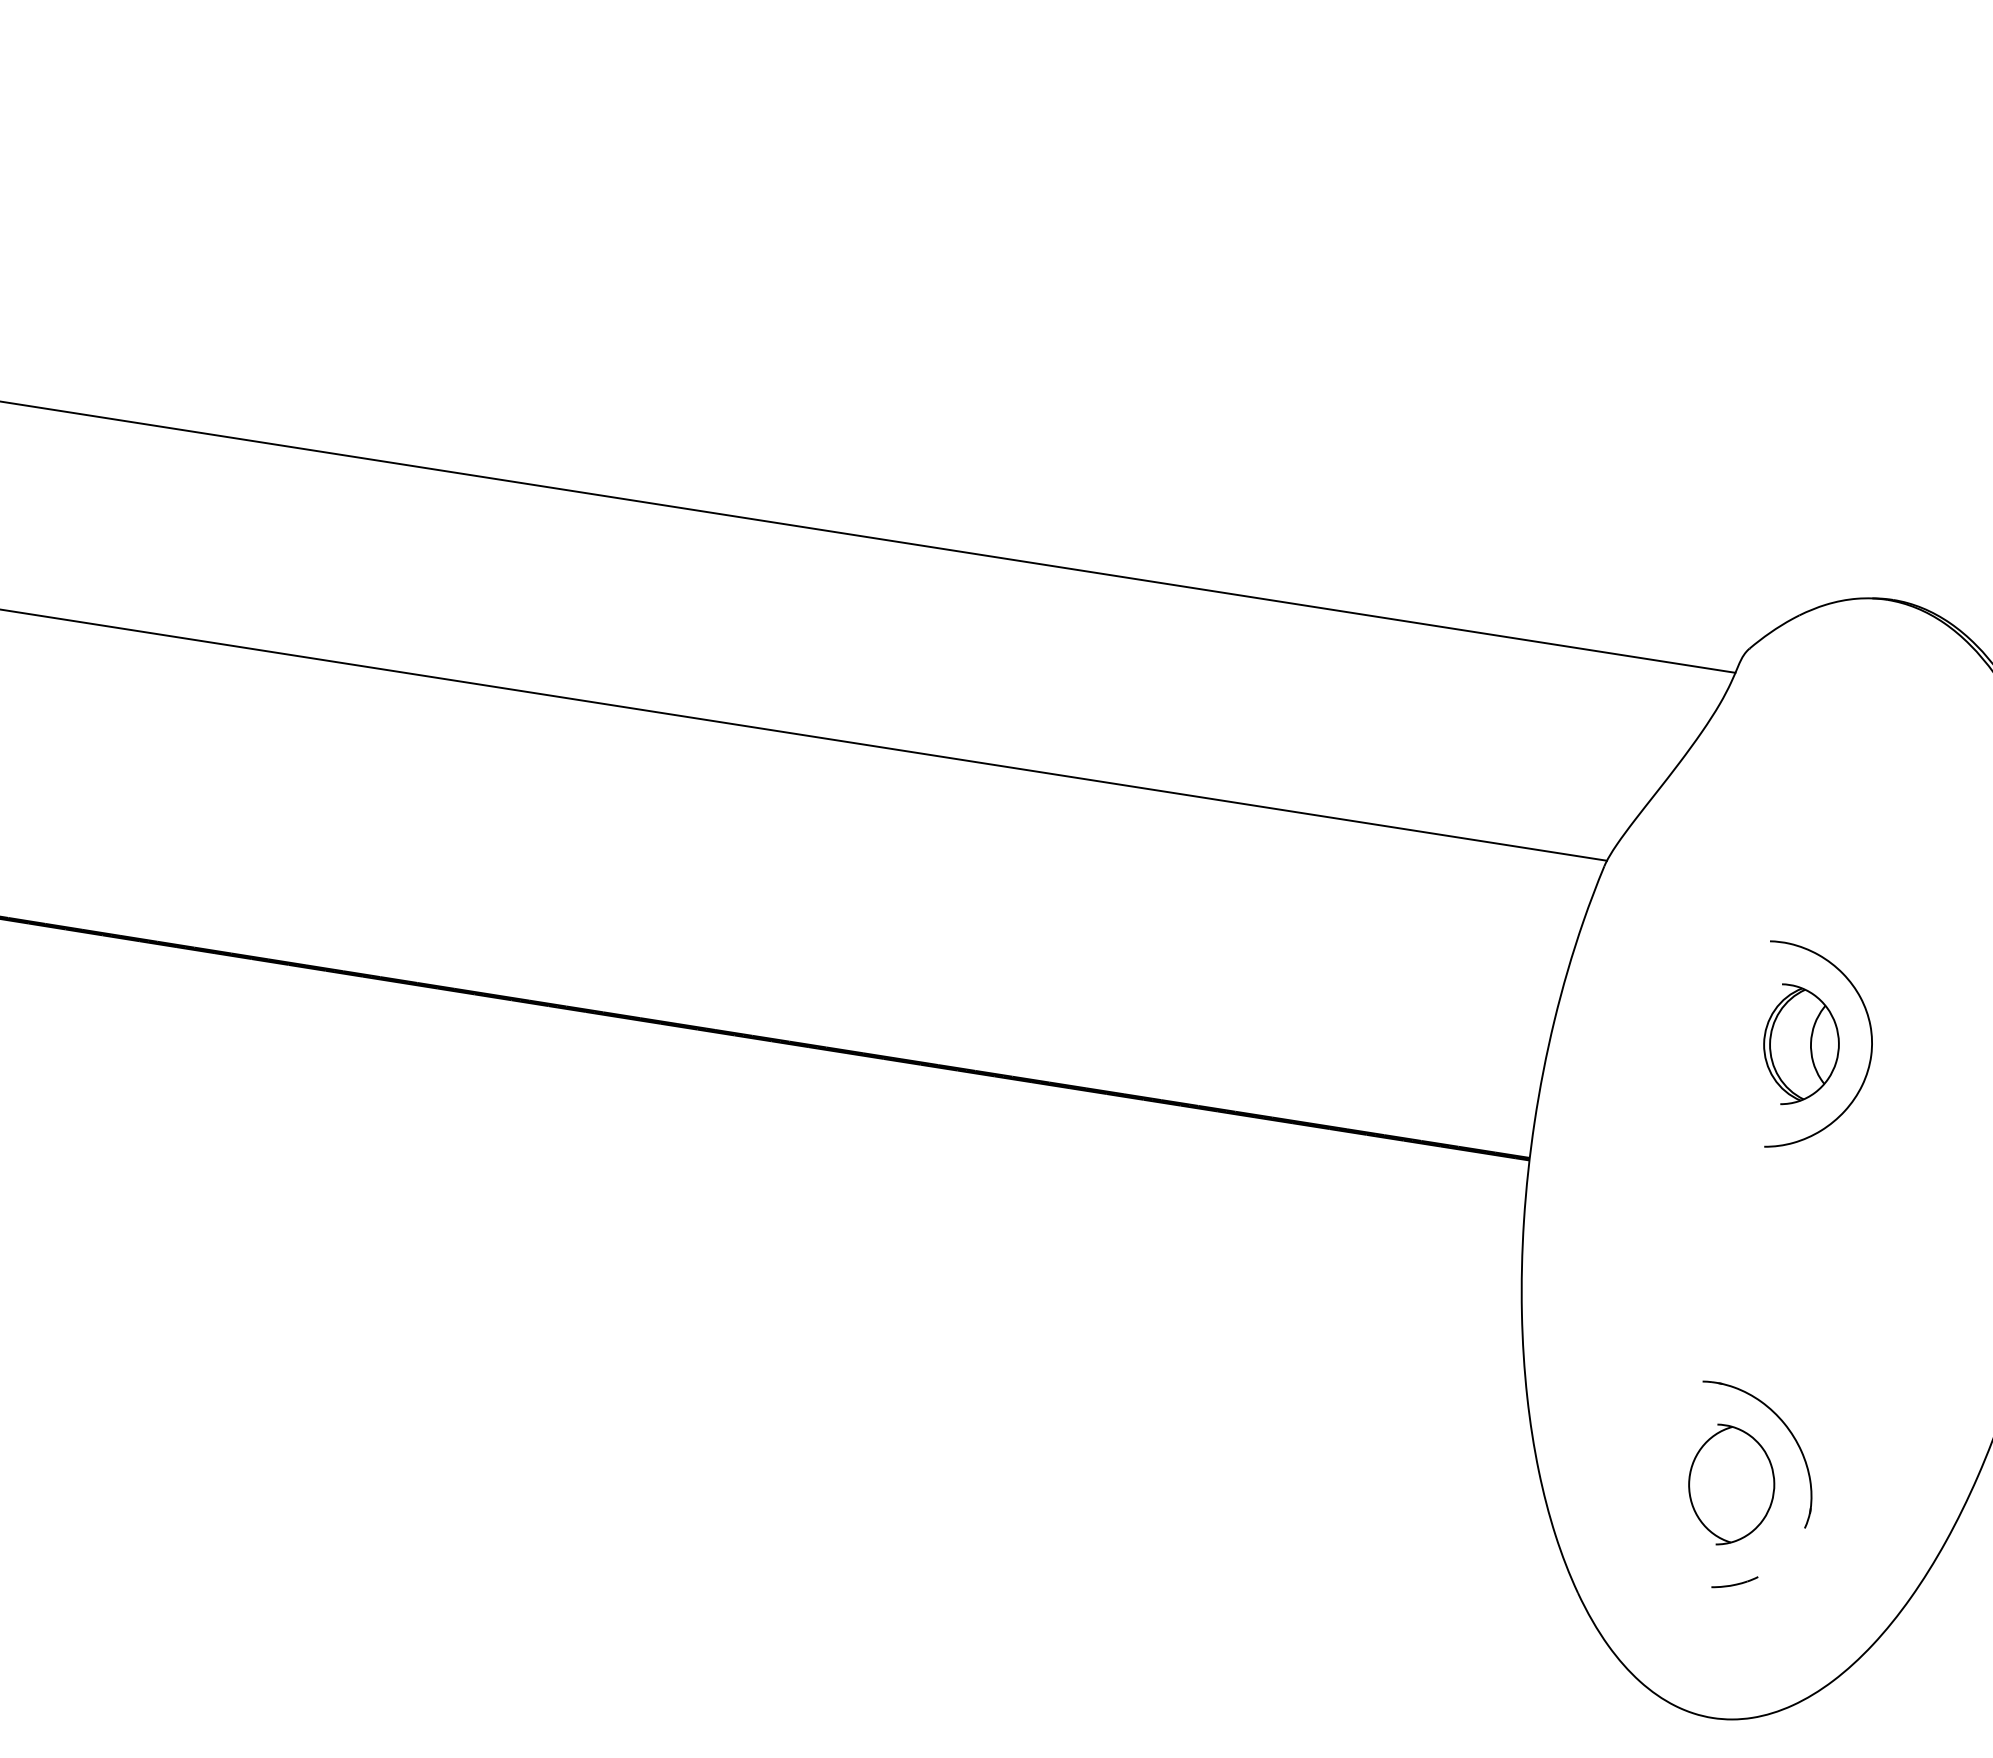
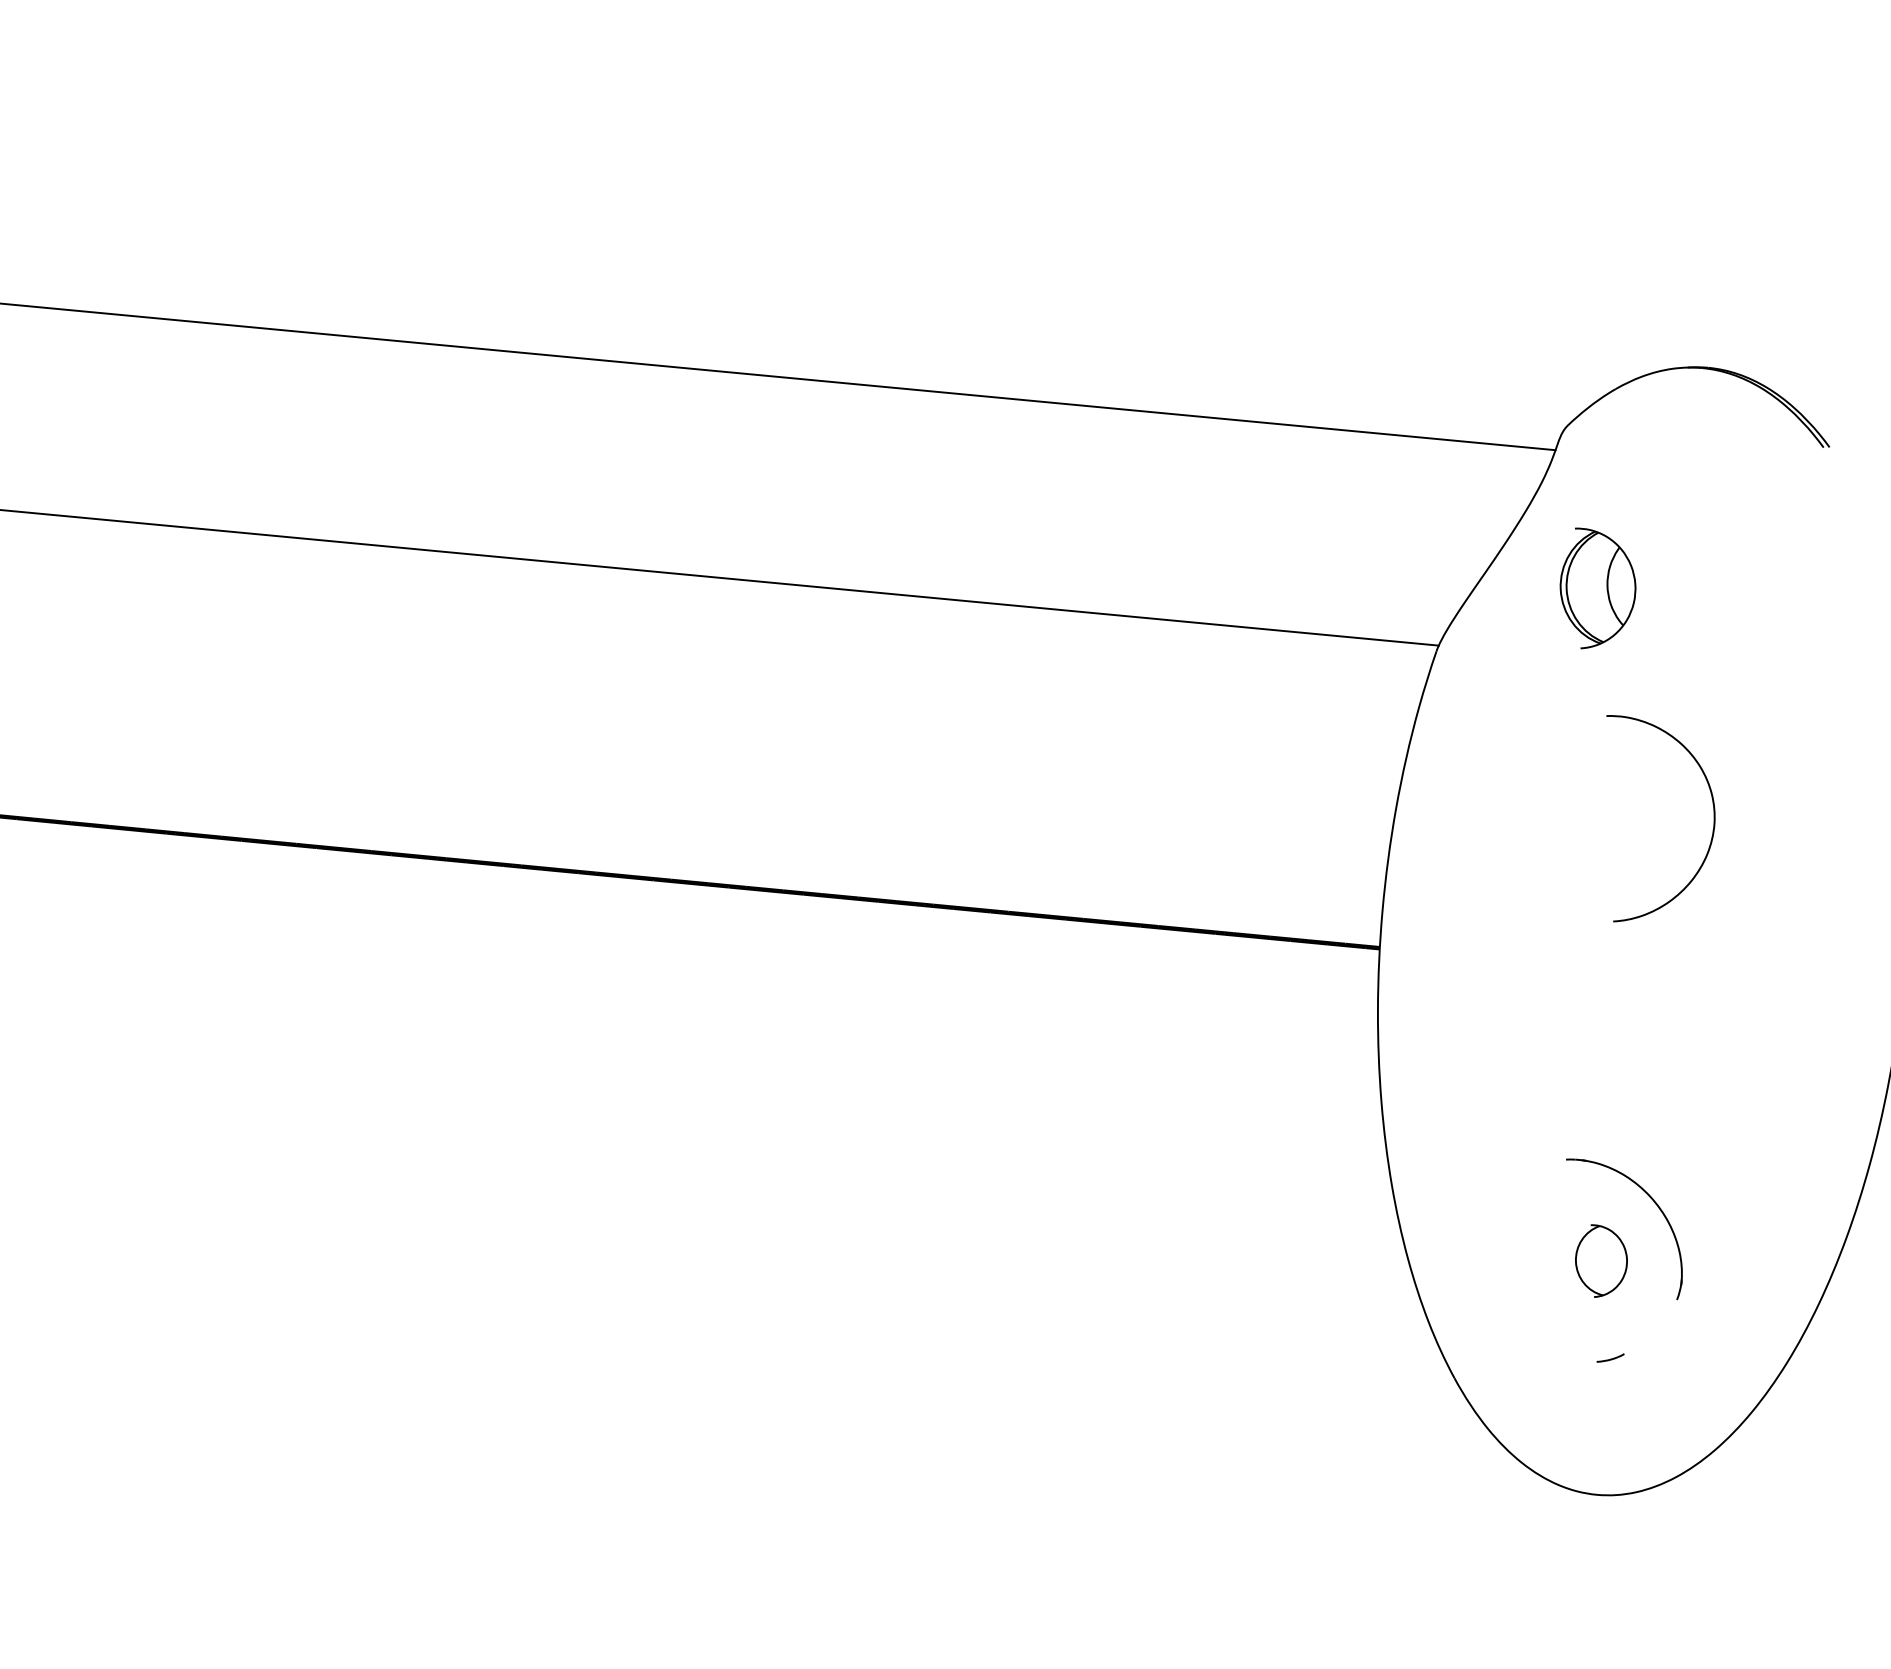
part: (1801, 1044) -> (1598, 587), moved
part: (1731, 1484) -> (1601, 1260), size x0.6
part: (1734, 1582) -> (1610, 1358), size x0.6

